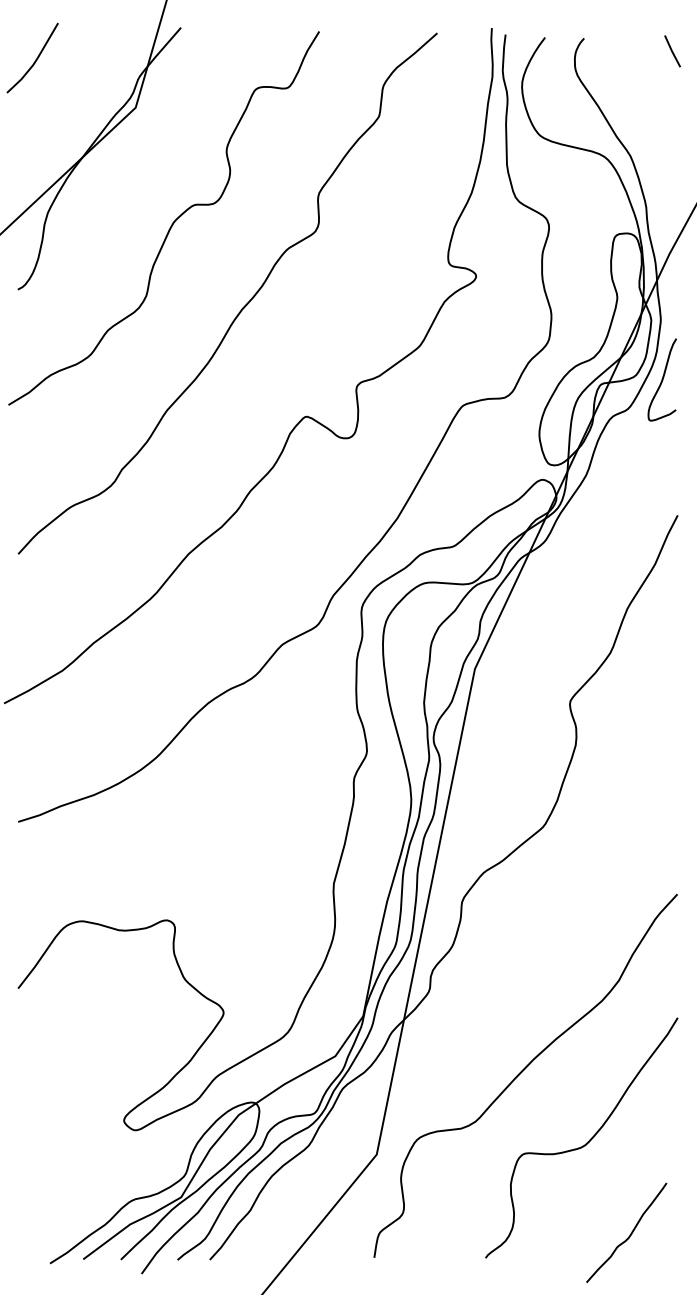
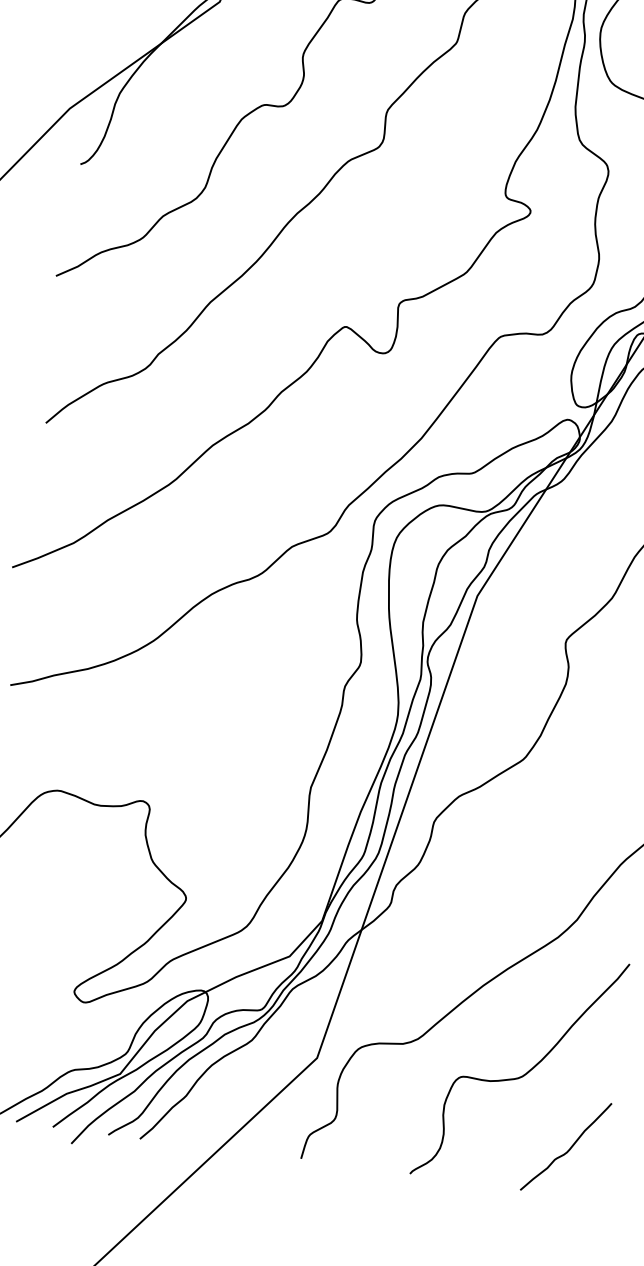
curve: (630, 1233) -> (569, 1147), moved

